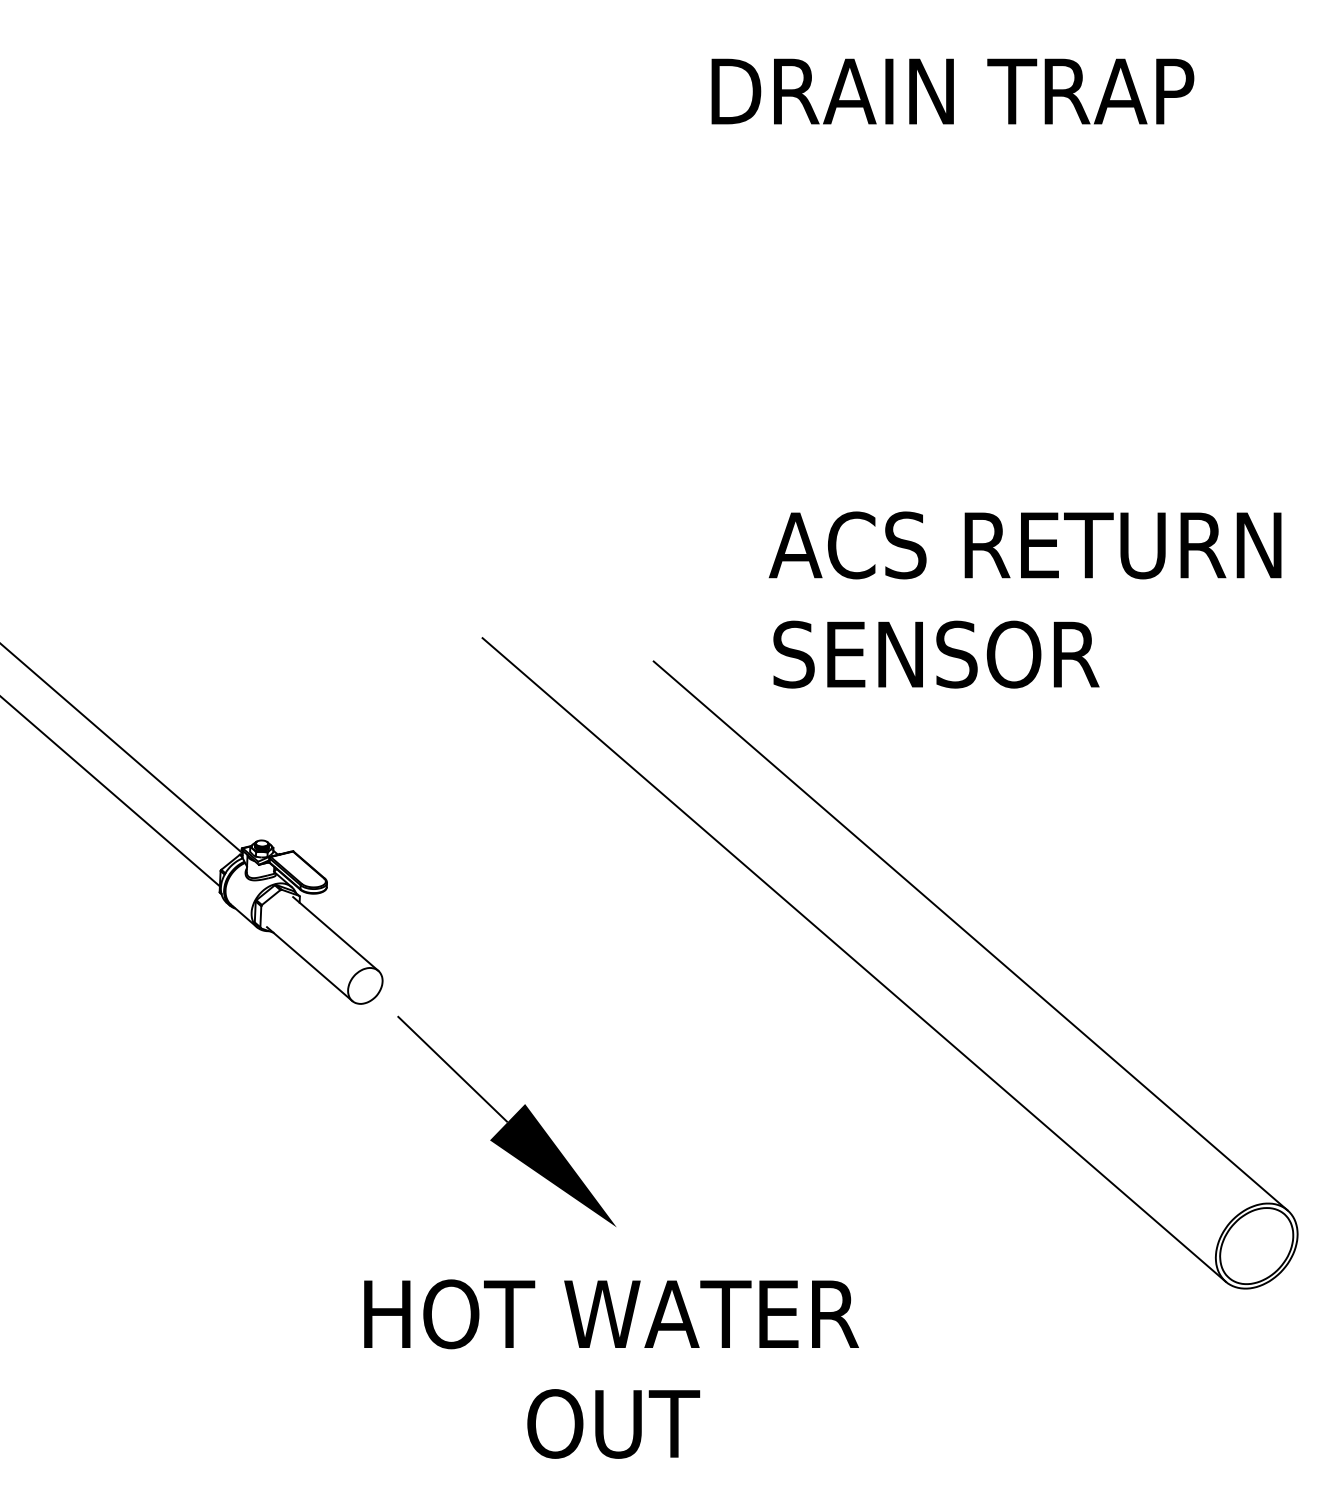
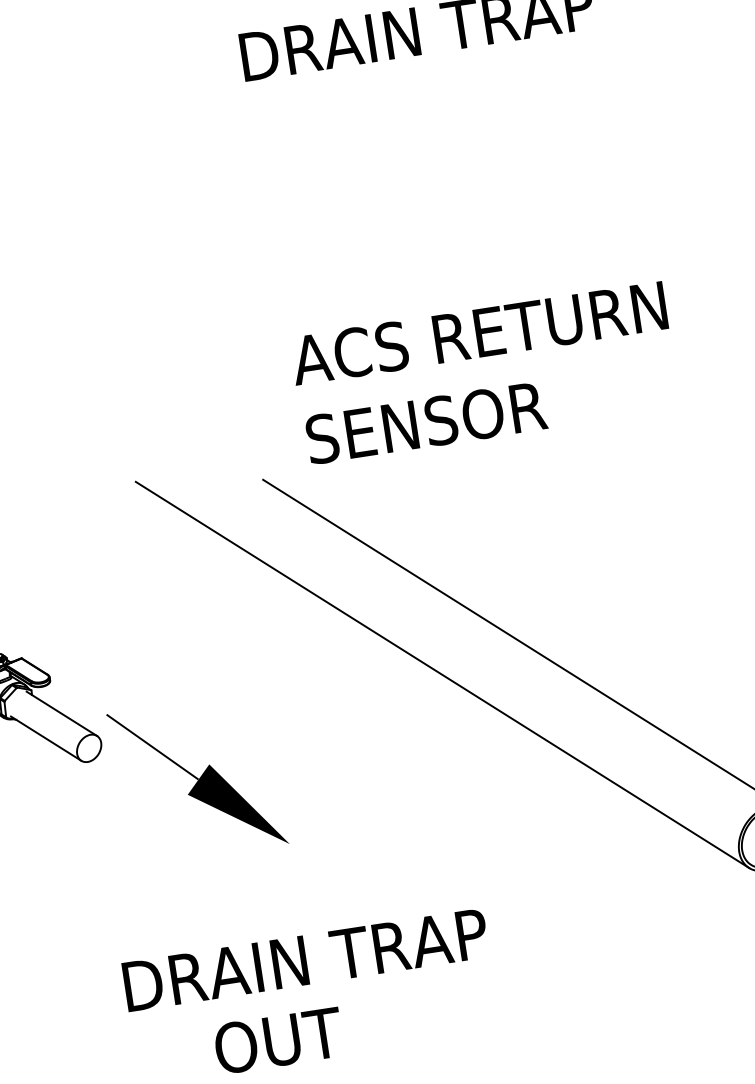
text: (1024, 599) -> (484, 372), moved
part: (506, 1120) -> (197, 778), moved
text: (616, 1314) -> (308, 959), HOT WATER -> DRAIN TRAP
text: (613, 1423) -> (278, 1040), moved

